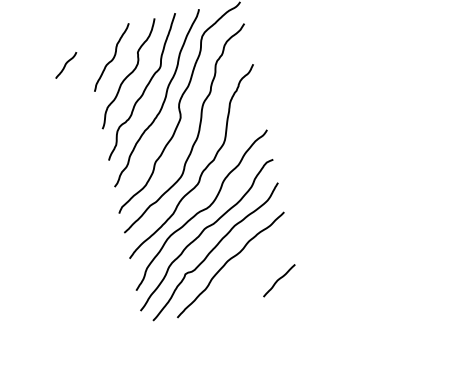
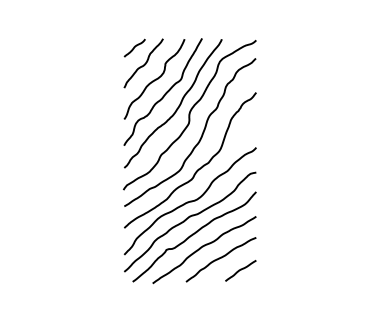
curve: (65, 64) -> (134, 47), moved
curve: (251, 271) -> (220, 258), added

